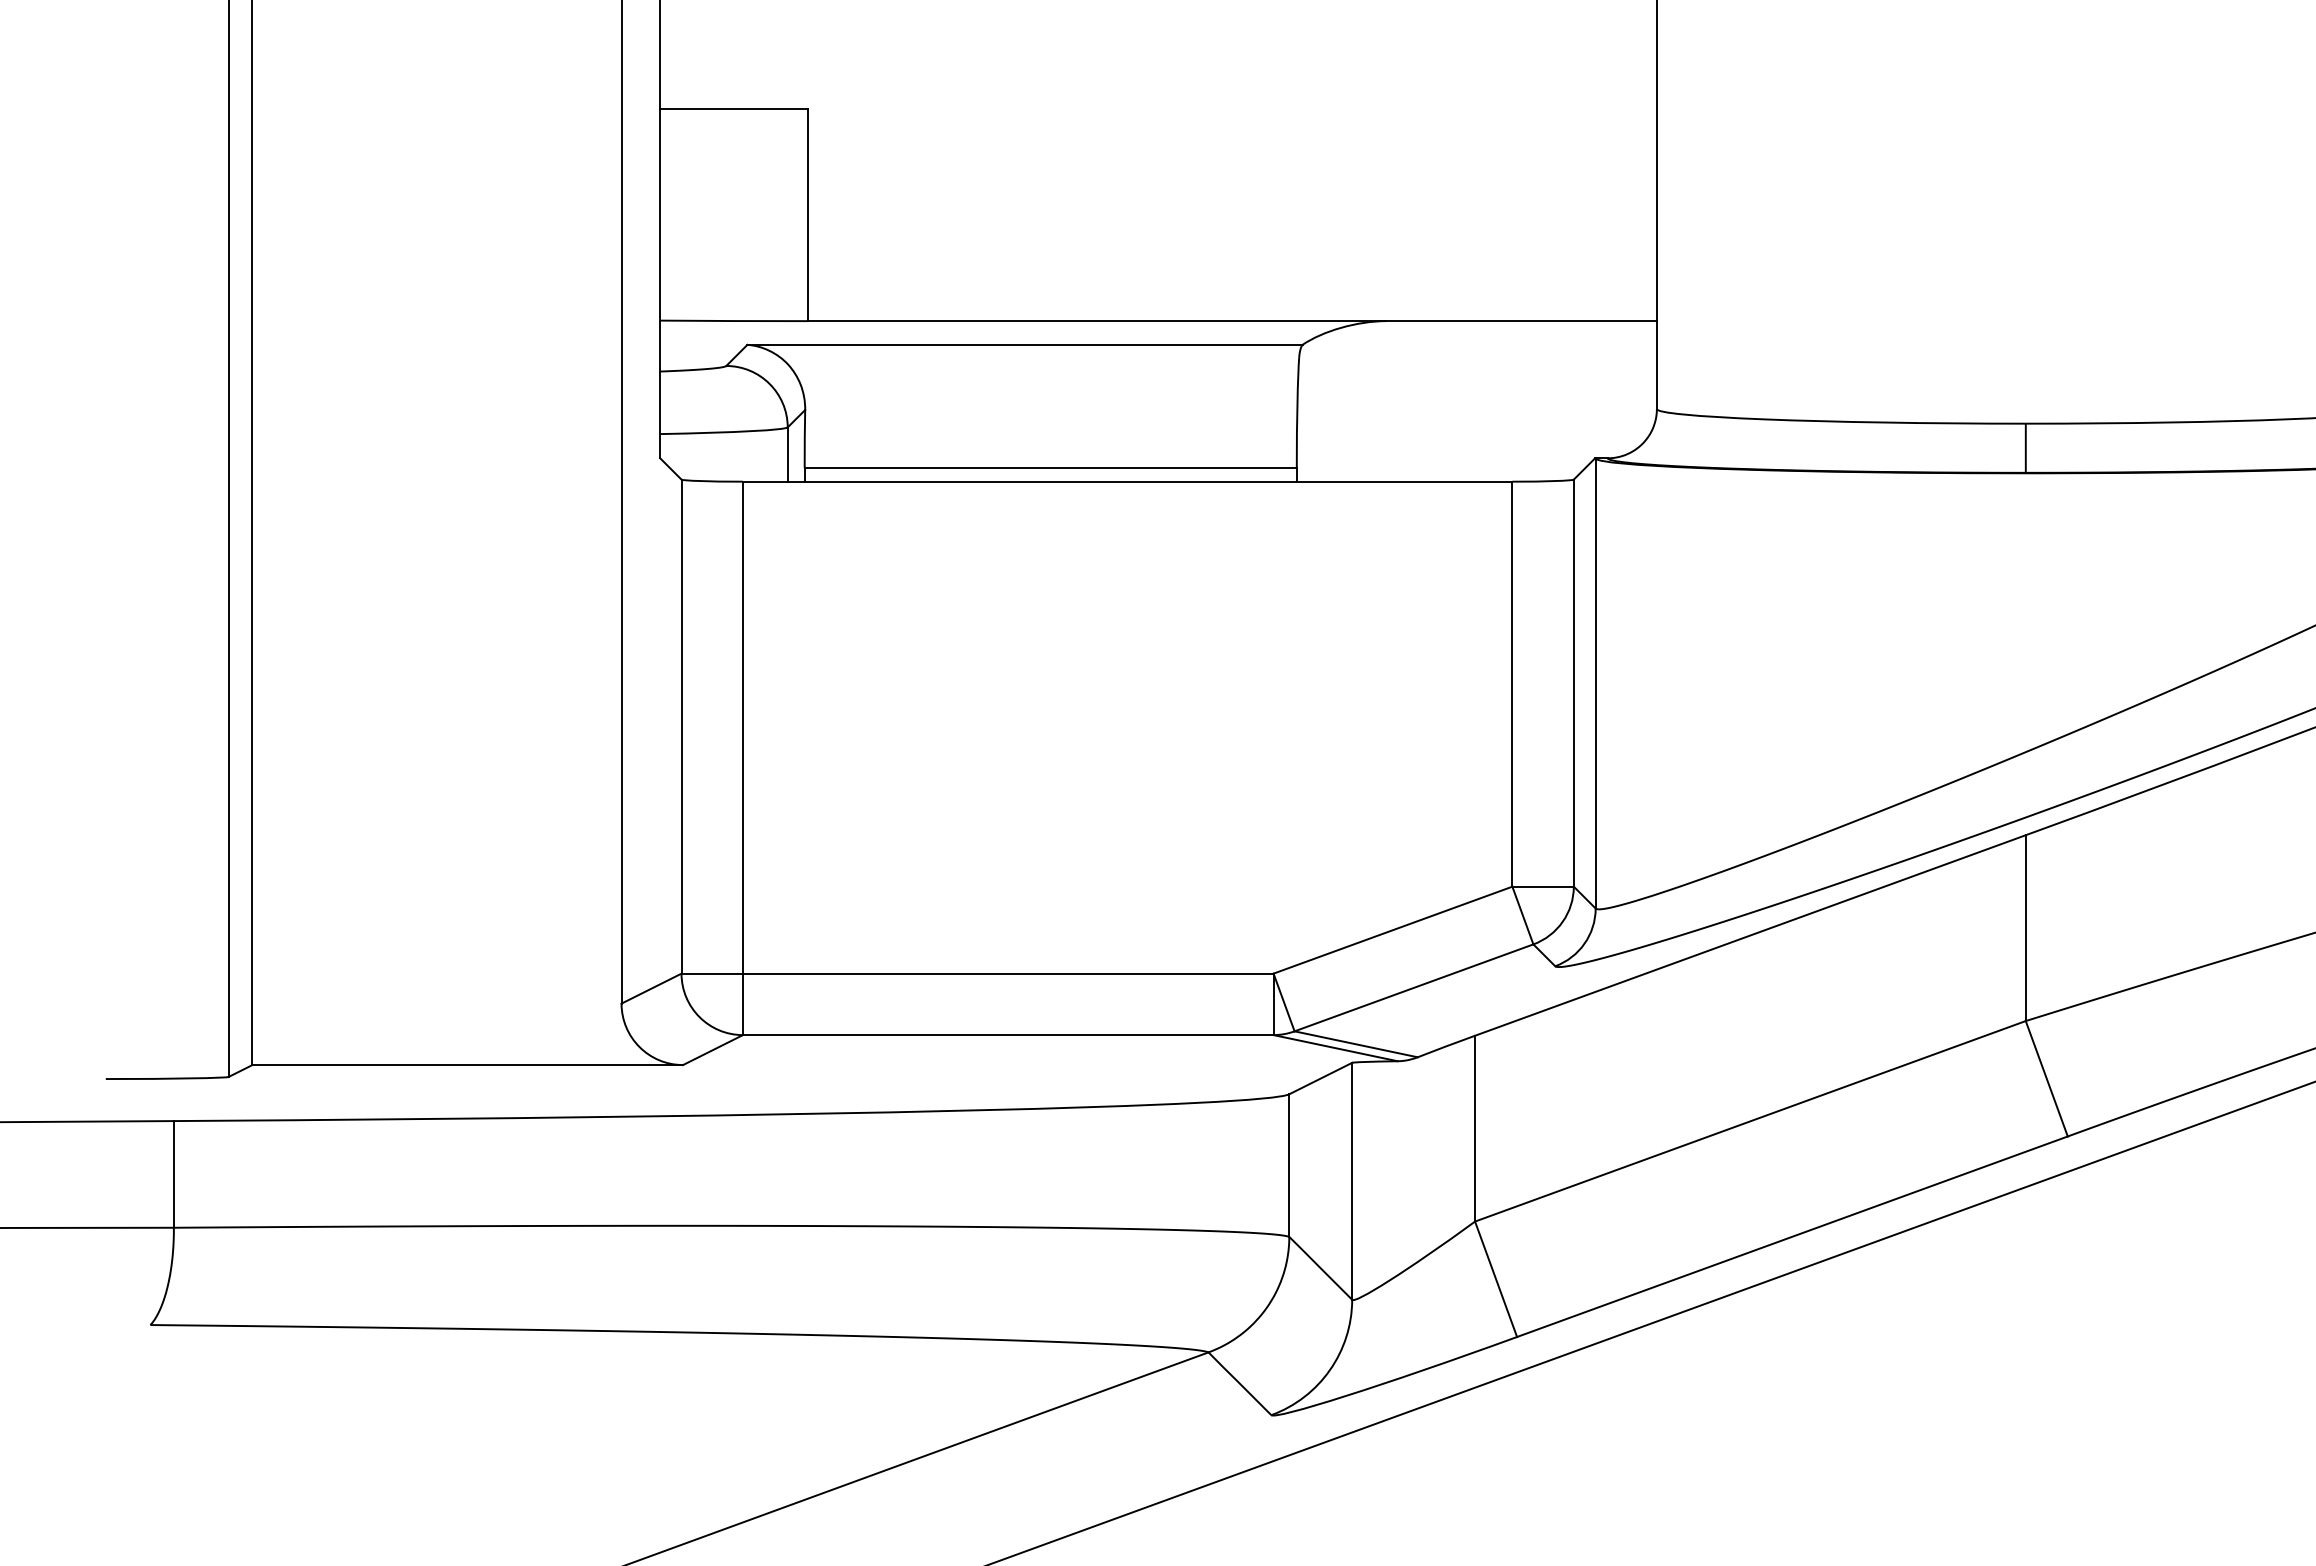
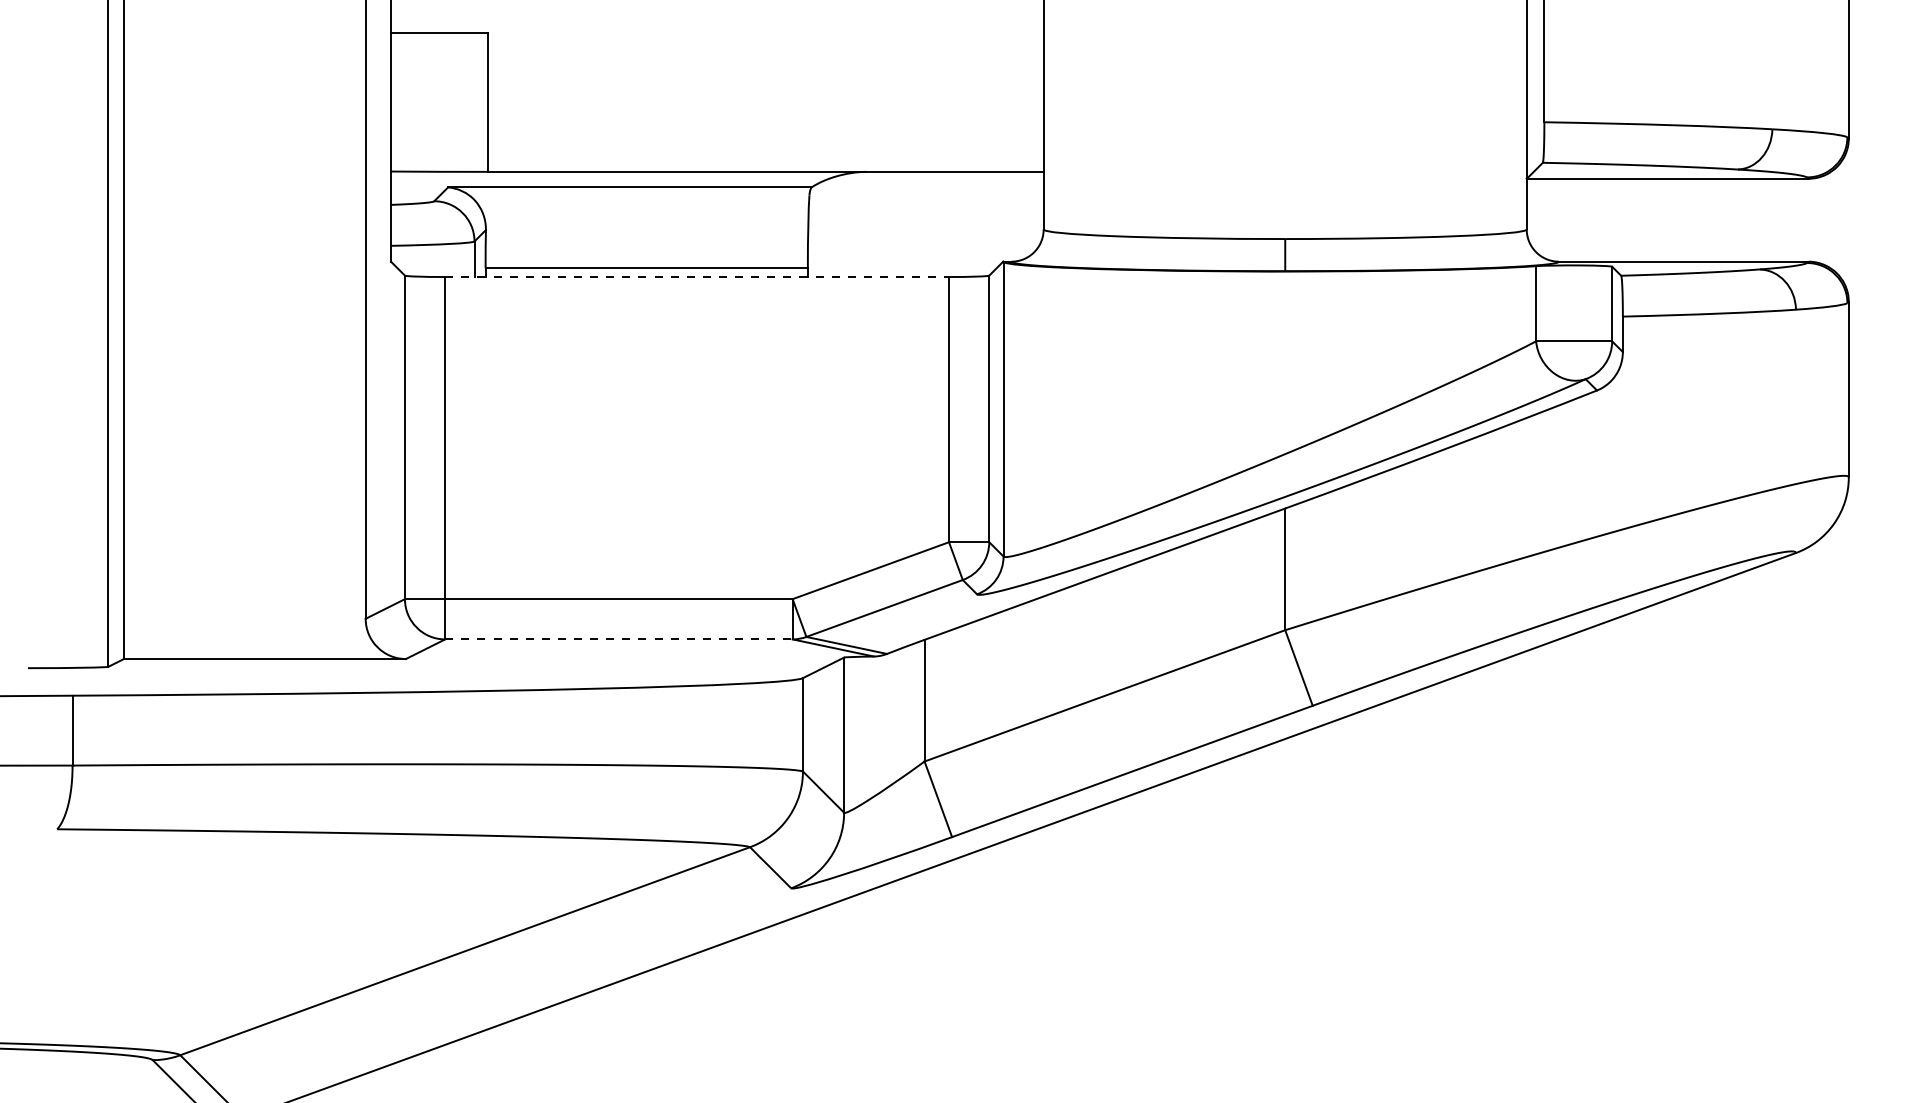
line: (1128, 482) -> (697, 277), solid -> dashed
line: (1007, 1035) -> (618, 639), solid -> dashed

